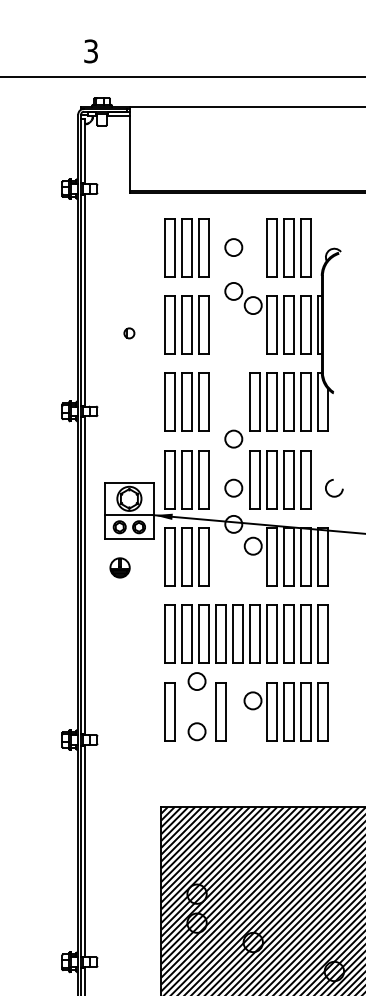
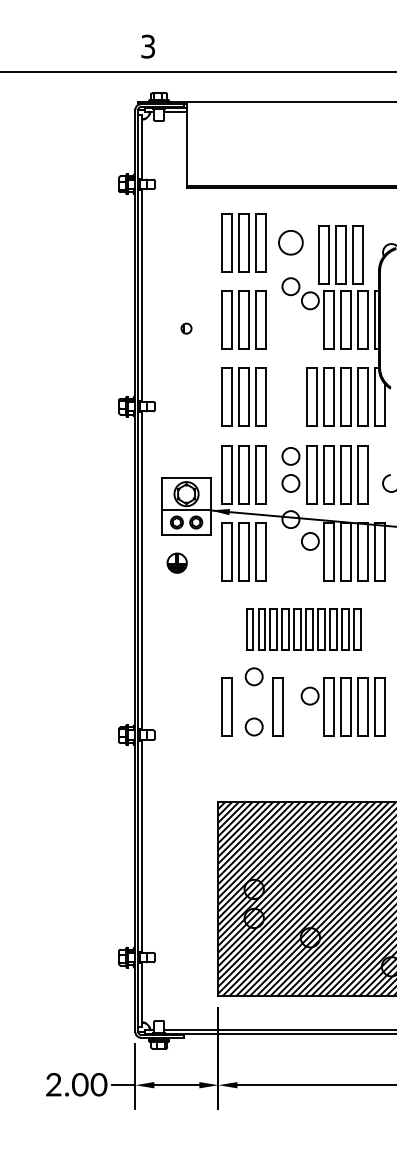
circle: (233, 247) -> (290, 242), size x1.4
part: (288, 247) -> (340, 254), moved
circle: (233, 439) -> (290, 456), moved
part: (246, 633) -> (303, 628), size x0.7

